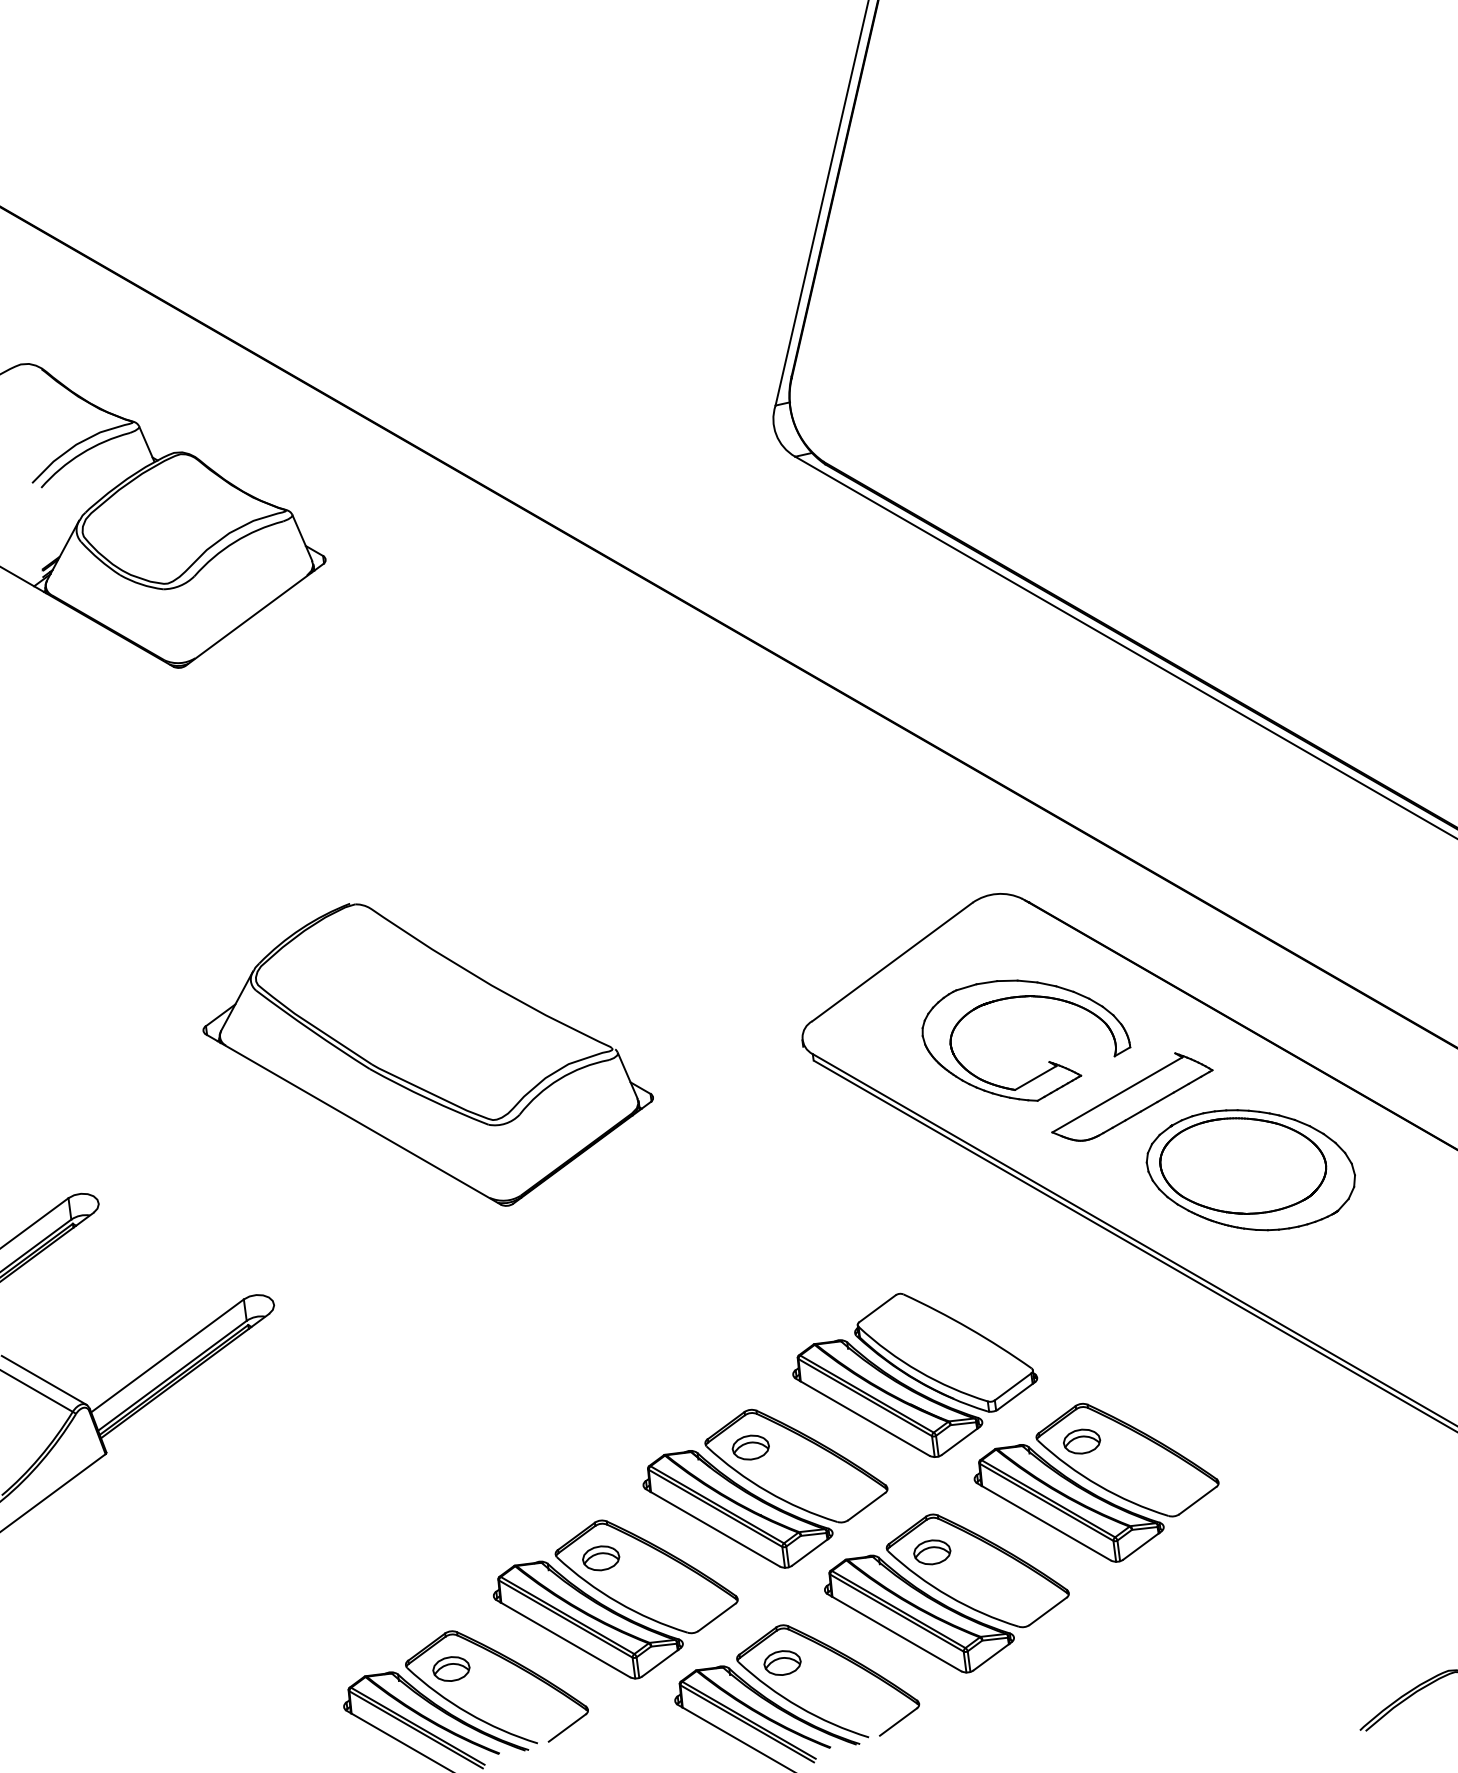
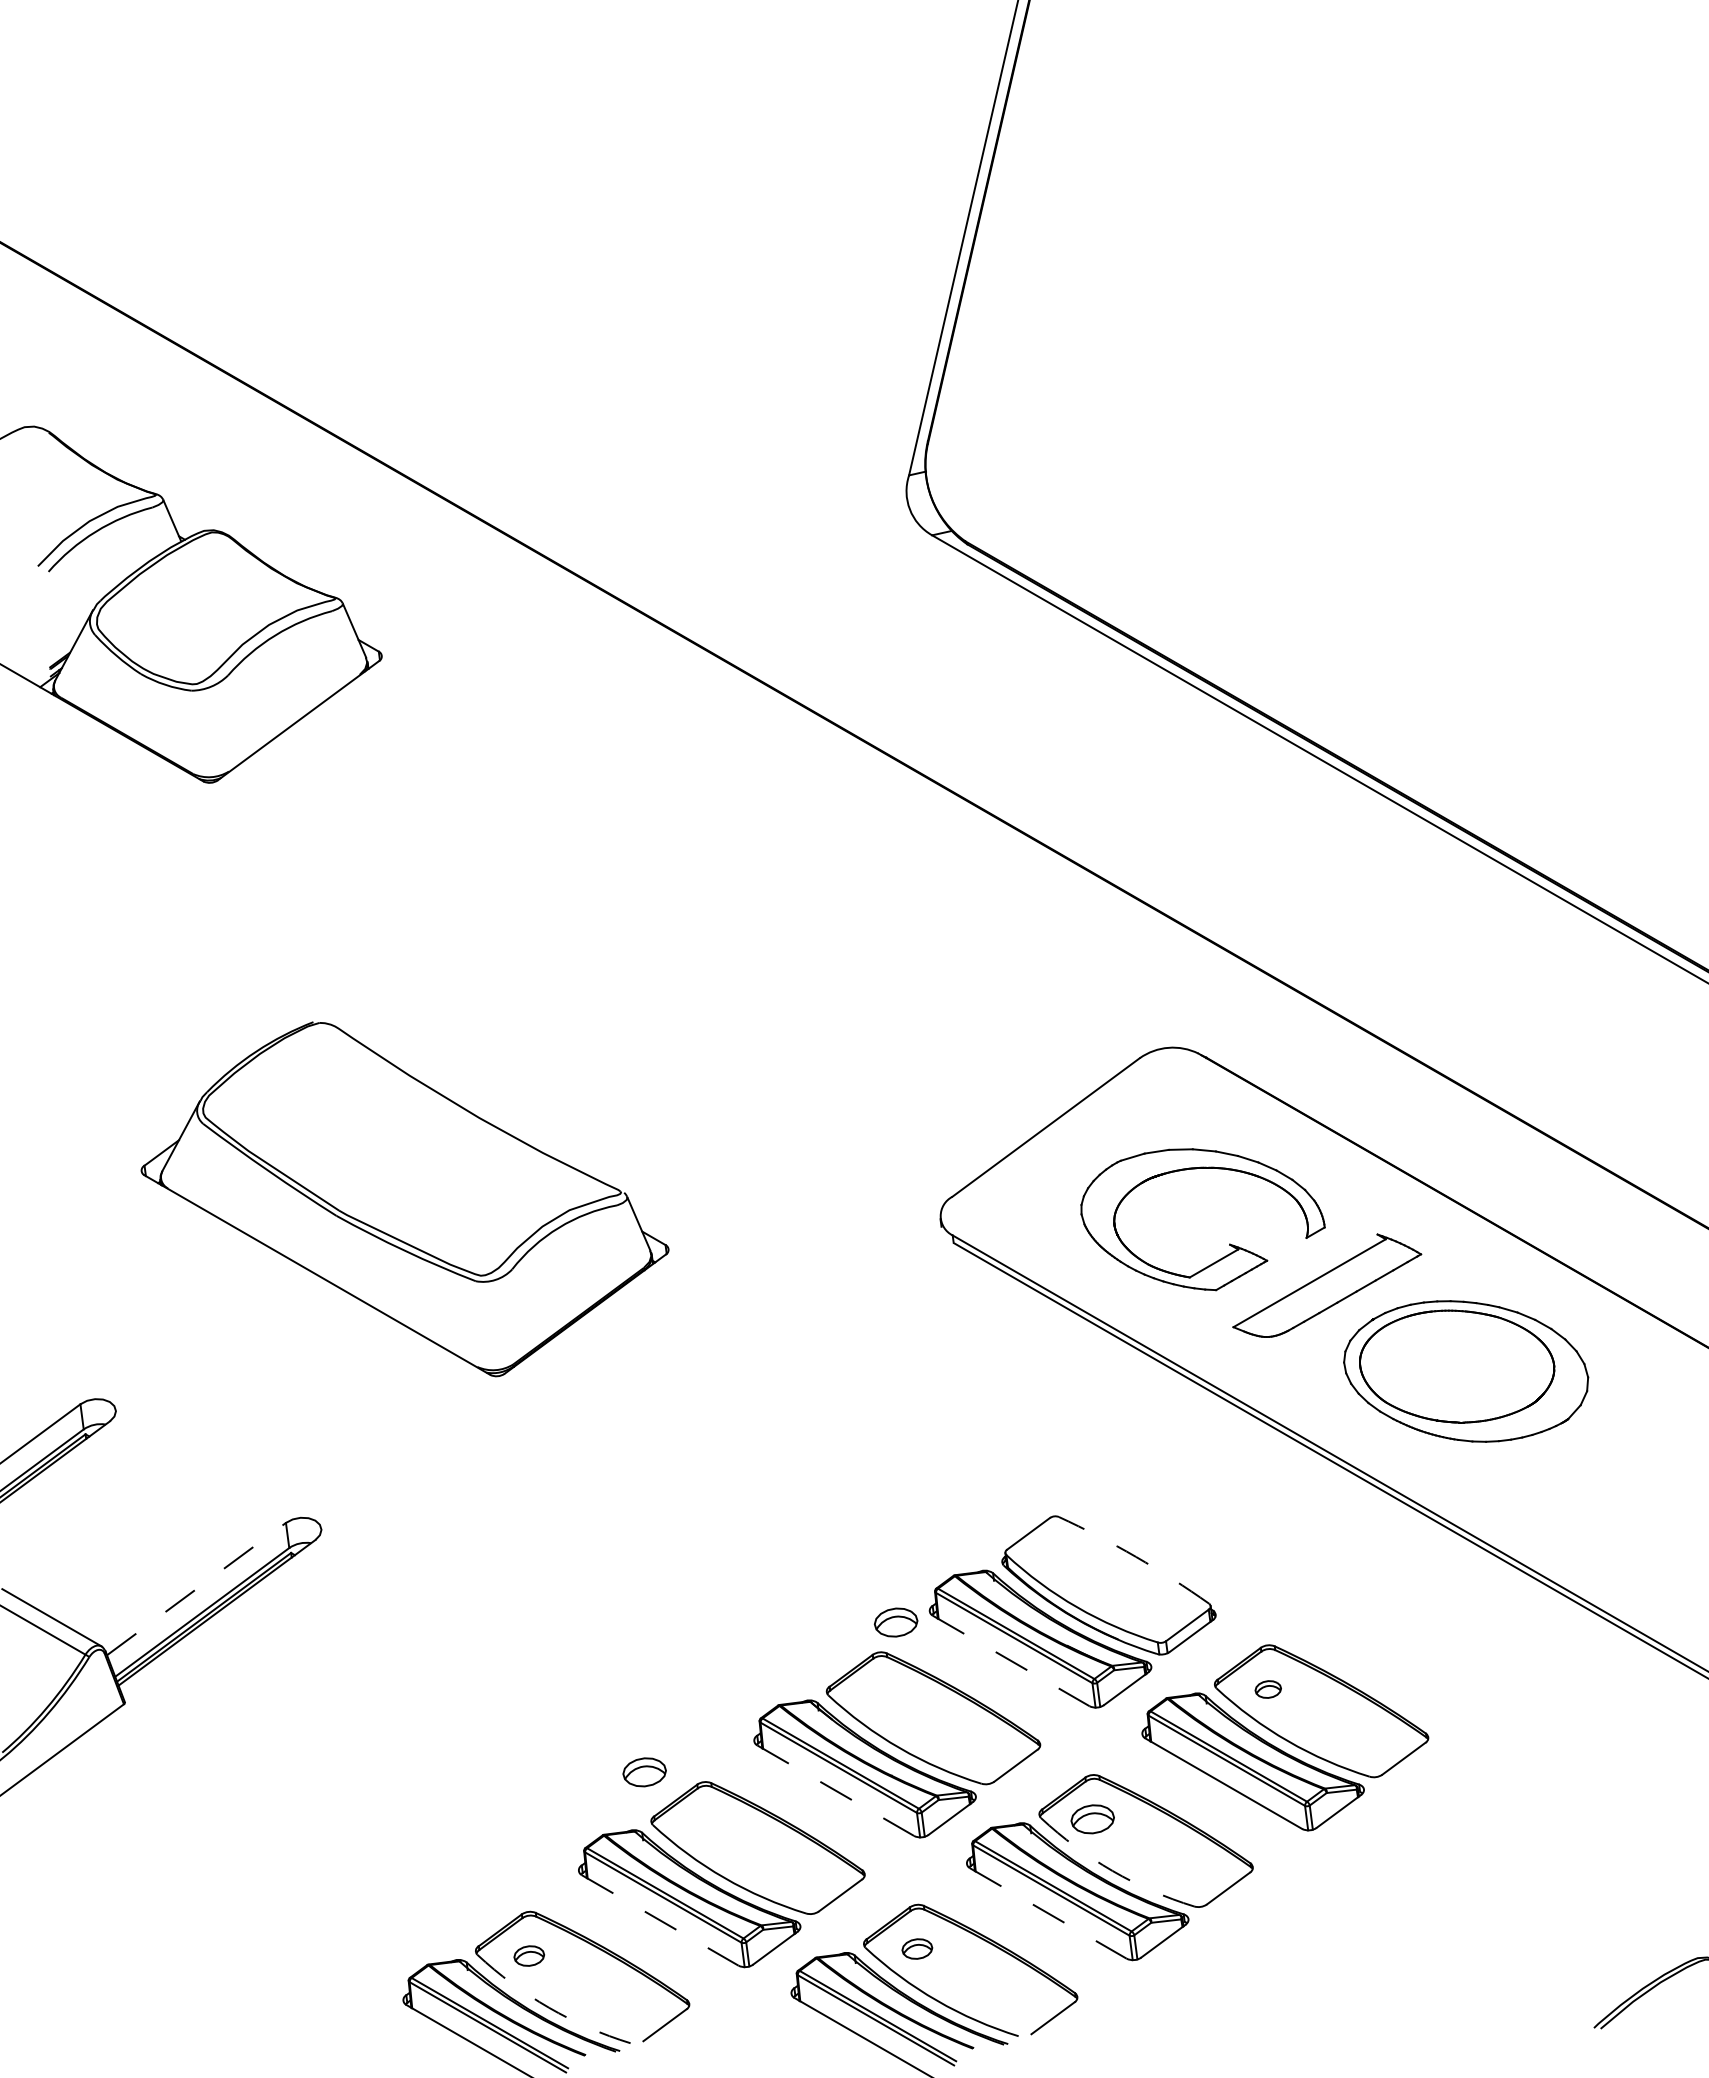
part: (427, 1055) -> (404, 1199), moved
arc: (969, 1328) -> (1136, 1556), solid -> dashed
line: (167, 1355) -> (196, 1588), solid -> dashed
line: (862, 1416) -> (1011, 1660), solid -> dashed
part: (1082, 1441) -> (1268, 1689), size x0.6
part: (750, 1447) -> (895, 1622), moved
line: (713, 1527) -> (836, 1790), solid -> dashed
part: (601, 1558) -> (644, 1772), moved
arc: (949, 1596) -> (1112, 1870), solid -> dashed
line: (894, 1632) -> (1048, 1913), solid -> dashed
line: (563, 1638) -> (660, 1920), solid -> dashed
part: (782, 1662) -> (917, 1948), size x0.7
part: (451, 1668) -> (529, 1955), size x0.7
arc: (467, 1712) -> (548, 2007), solid -> dashed

